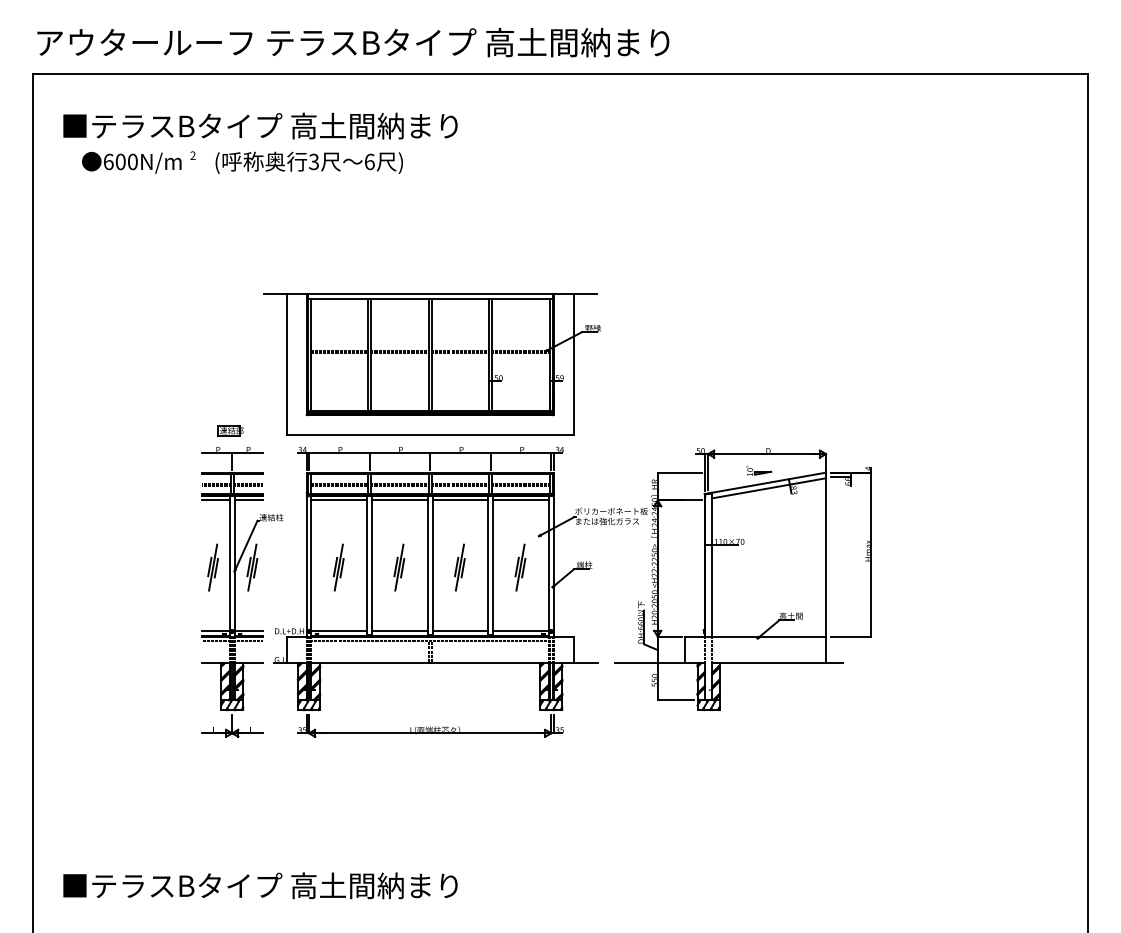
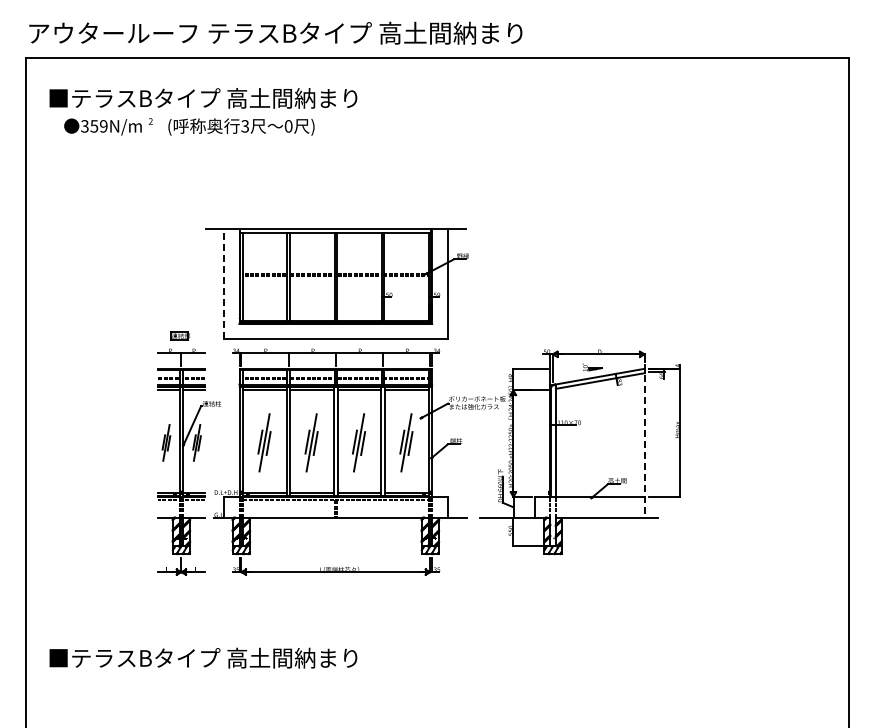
text: (120, 162) -> (94, 126), 600N/m -> 359N/m
text: (369, 162) -> (288, 126), 6 -> 0
line: (286, 363) -> (223, 283), solid -> dashed
line: (825, 565) -> (644, 441), solid -> dashed
part: (338, 567) -> (264, 442), size x1.6
part: (399, 567) -> (311, 442), size x1.6
part: (459, 567) -> (358, 442), size x1.6
part: (519, 567) -> (405, 442), size x1.6
text: (260, 884) -> (203, 657), moved

